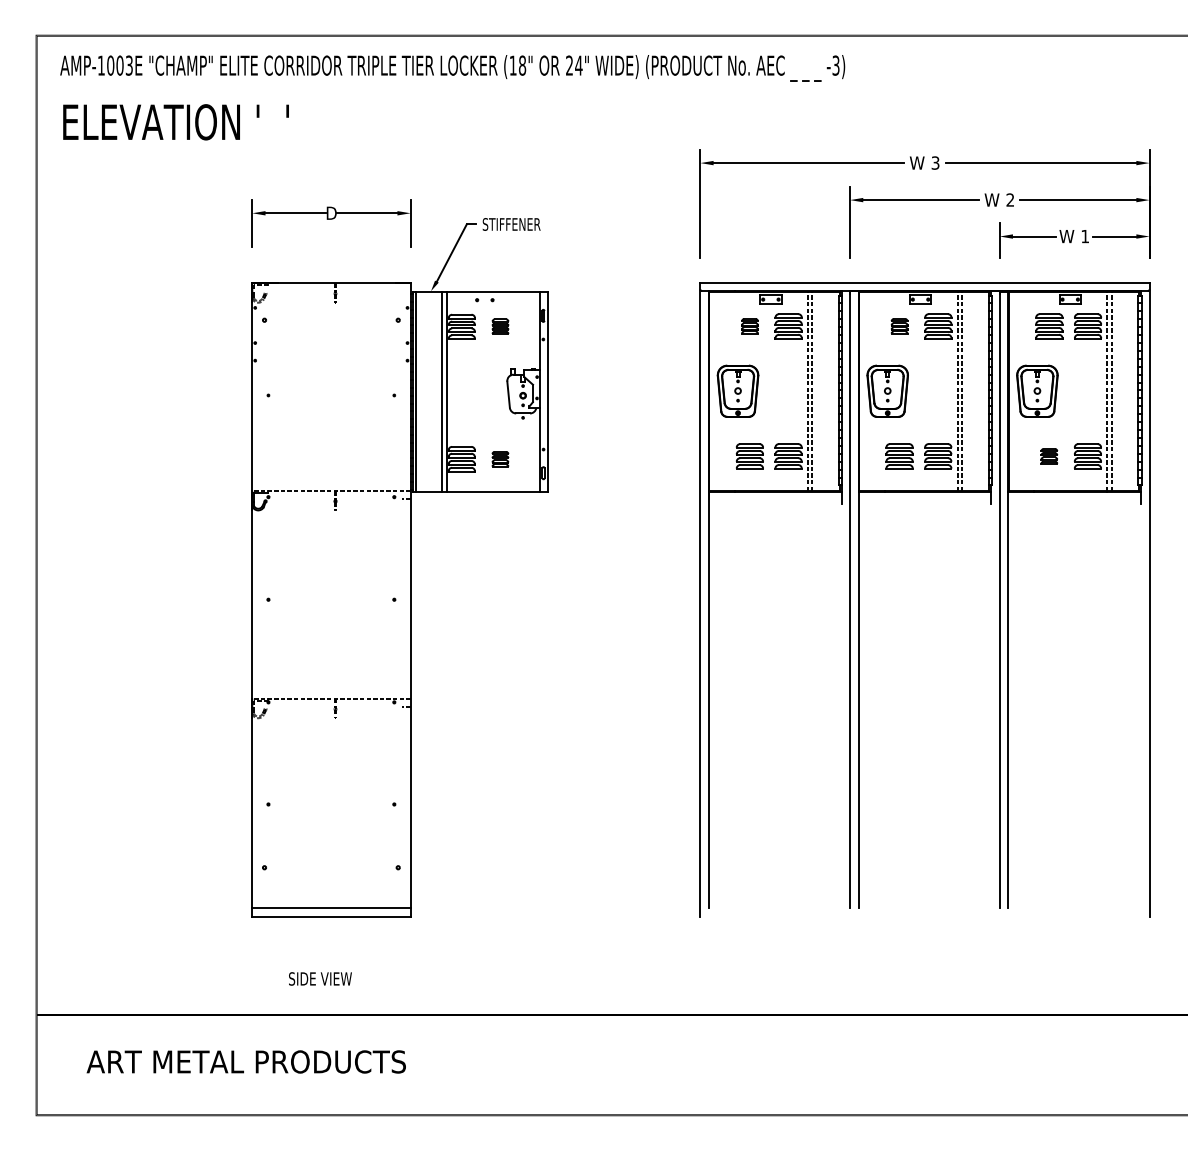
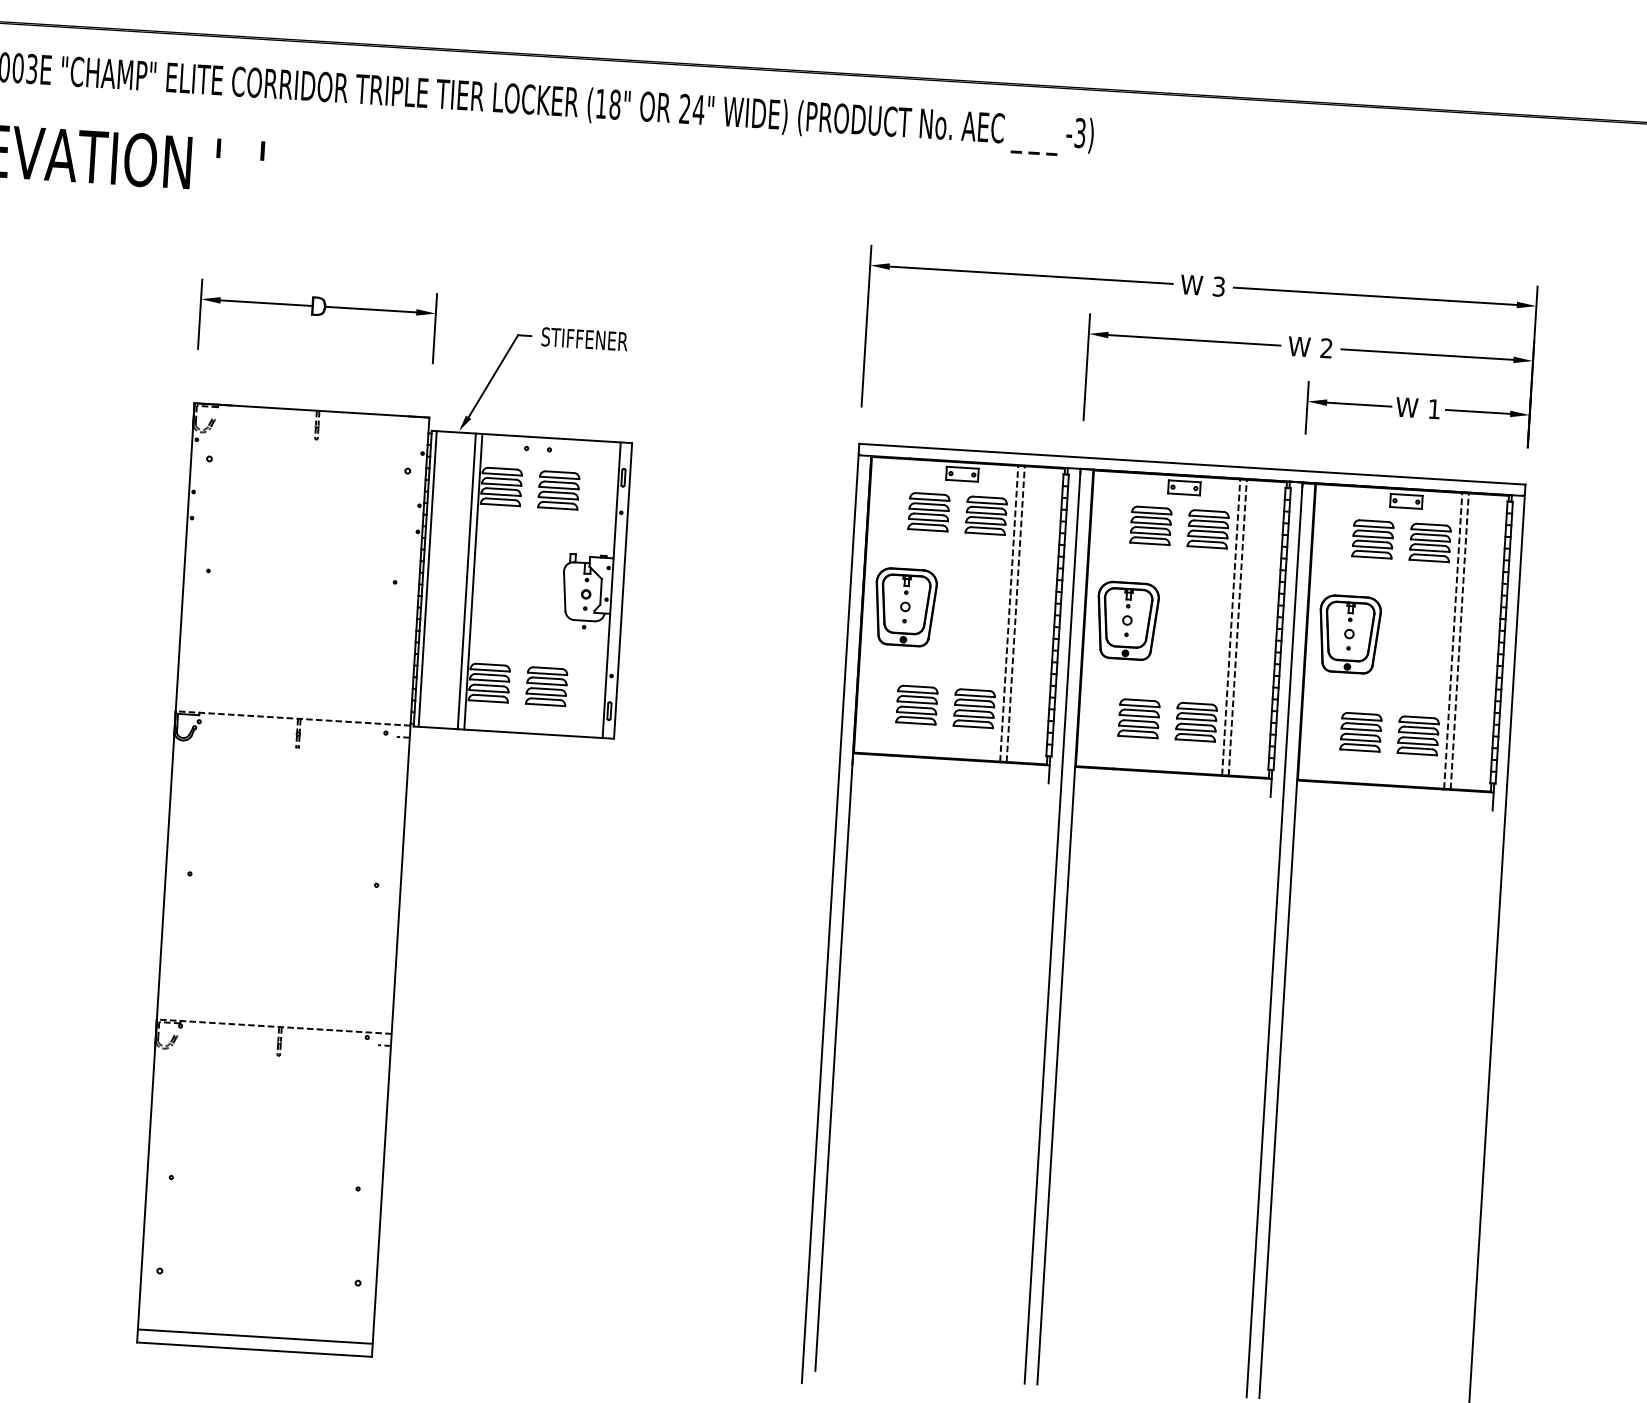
part: (500, 326) -> (558, 489), size x1.67
part: (749, 326) -> (928, 512), size x1.67
part: (899, 326) -> (1150, 525), size x1.67
part: (1049, 456) -> (1361, 732), size x1.67
part: (500, 459) -> (546, 686), size x1.67

